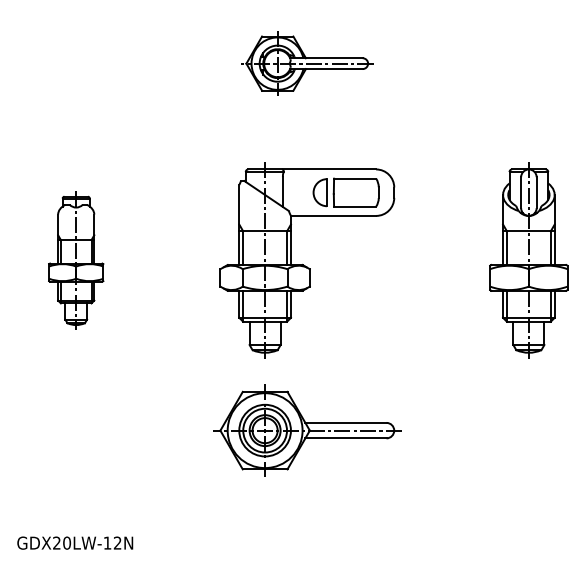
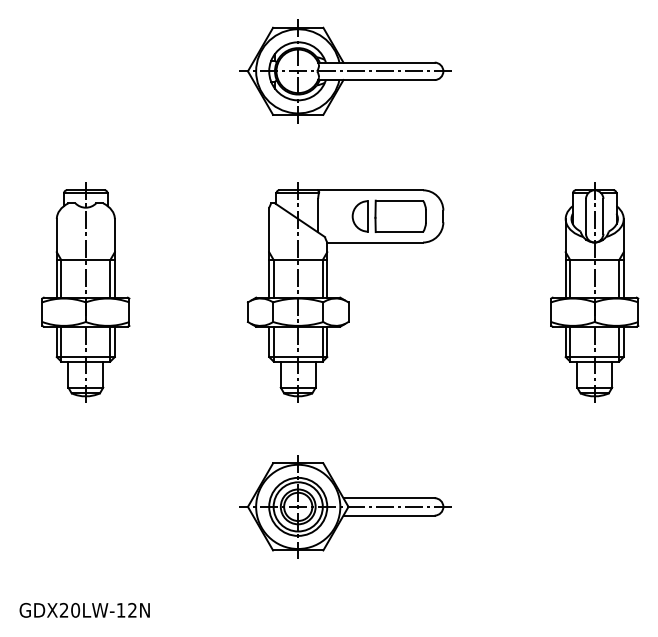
part: (307, 63) -> (345, 71), size x1.43
part: (75, 260) -> (85, 292), size x1.43
part: (307, 430) -> (345, 506), moved

